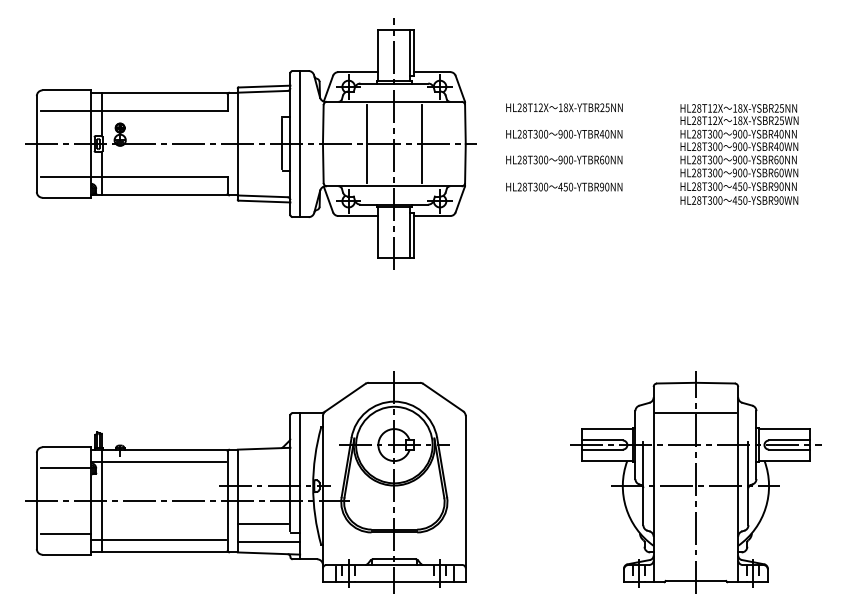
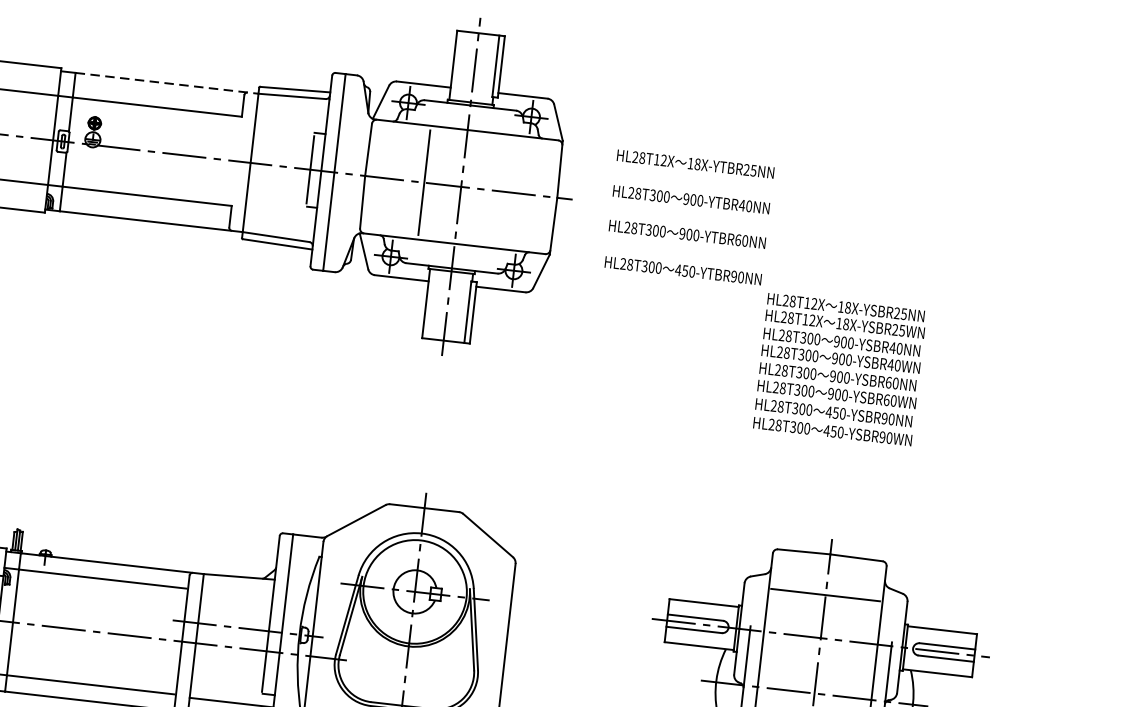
line: (169, 92) -> (166, 83), solid -> dashed
line: (421, 143) -> (497, 190), removed
text: (739, 154) -> (839, 369), moved
line: (262, 524) -> (225, 678), removed

